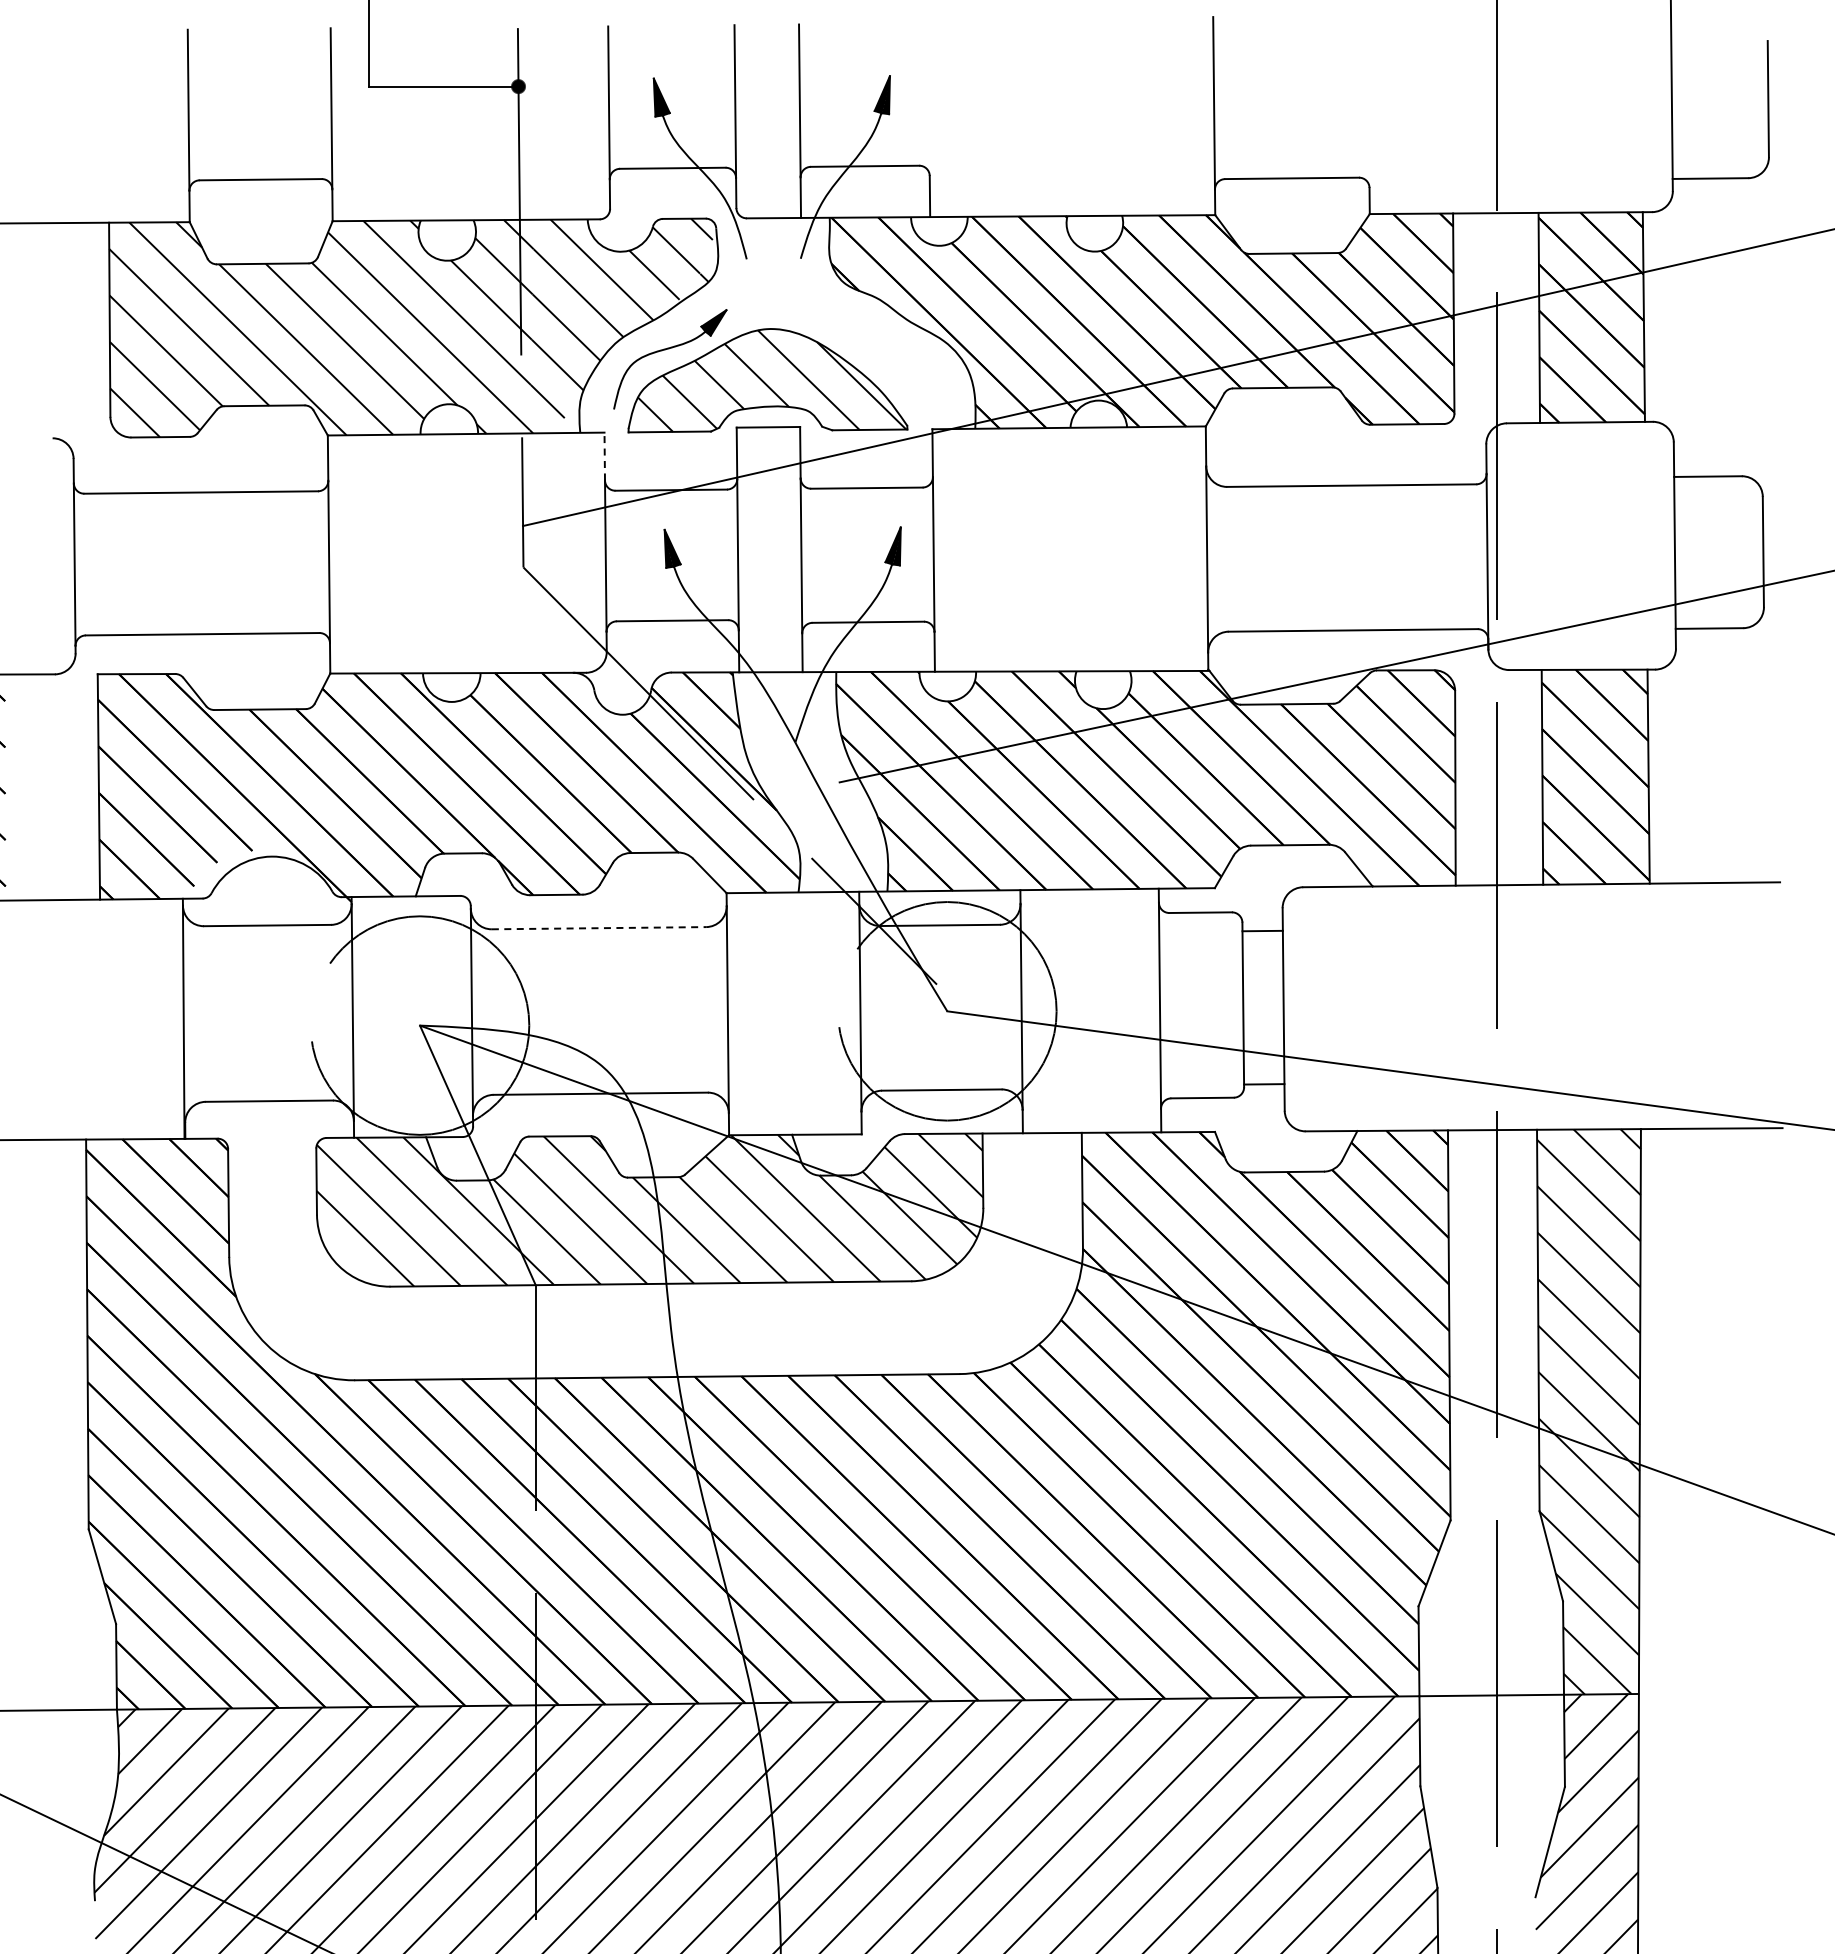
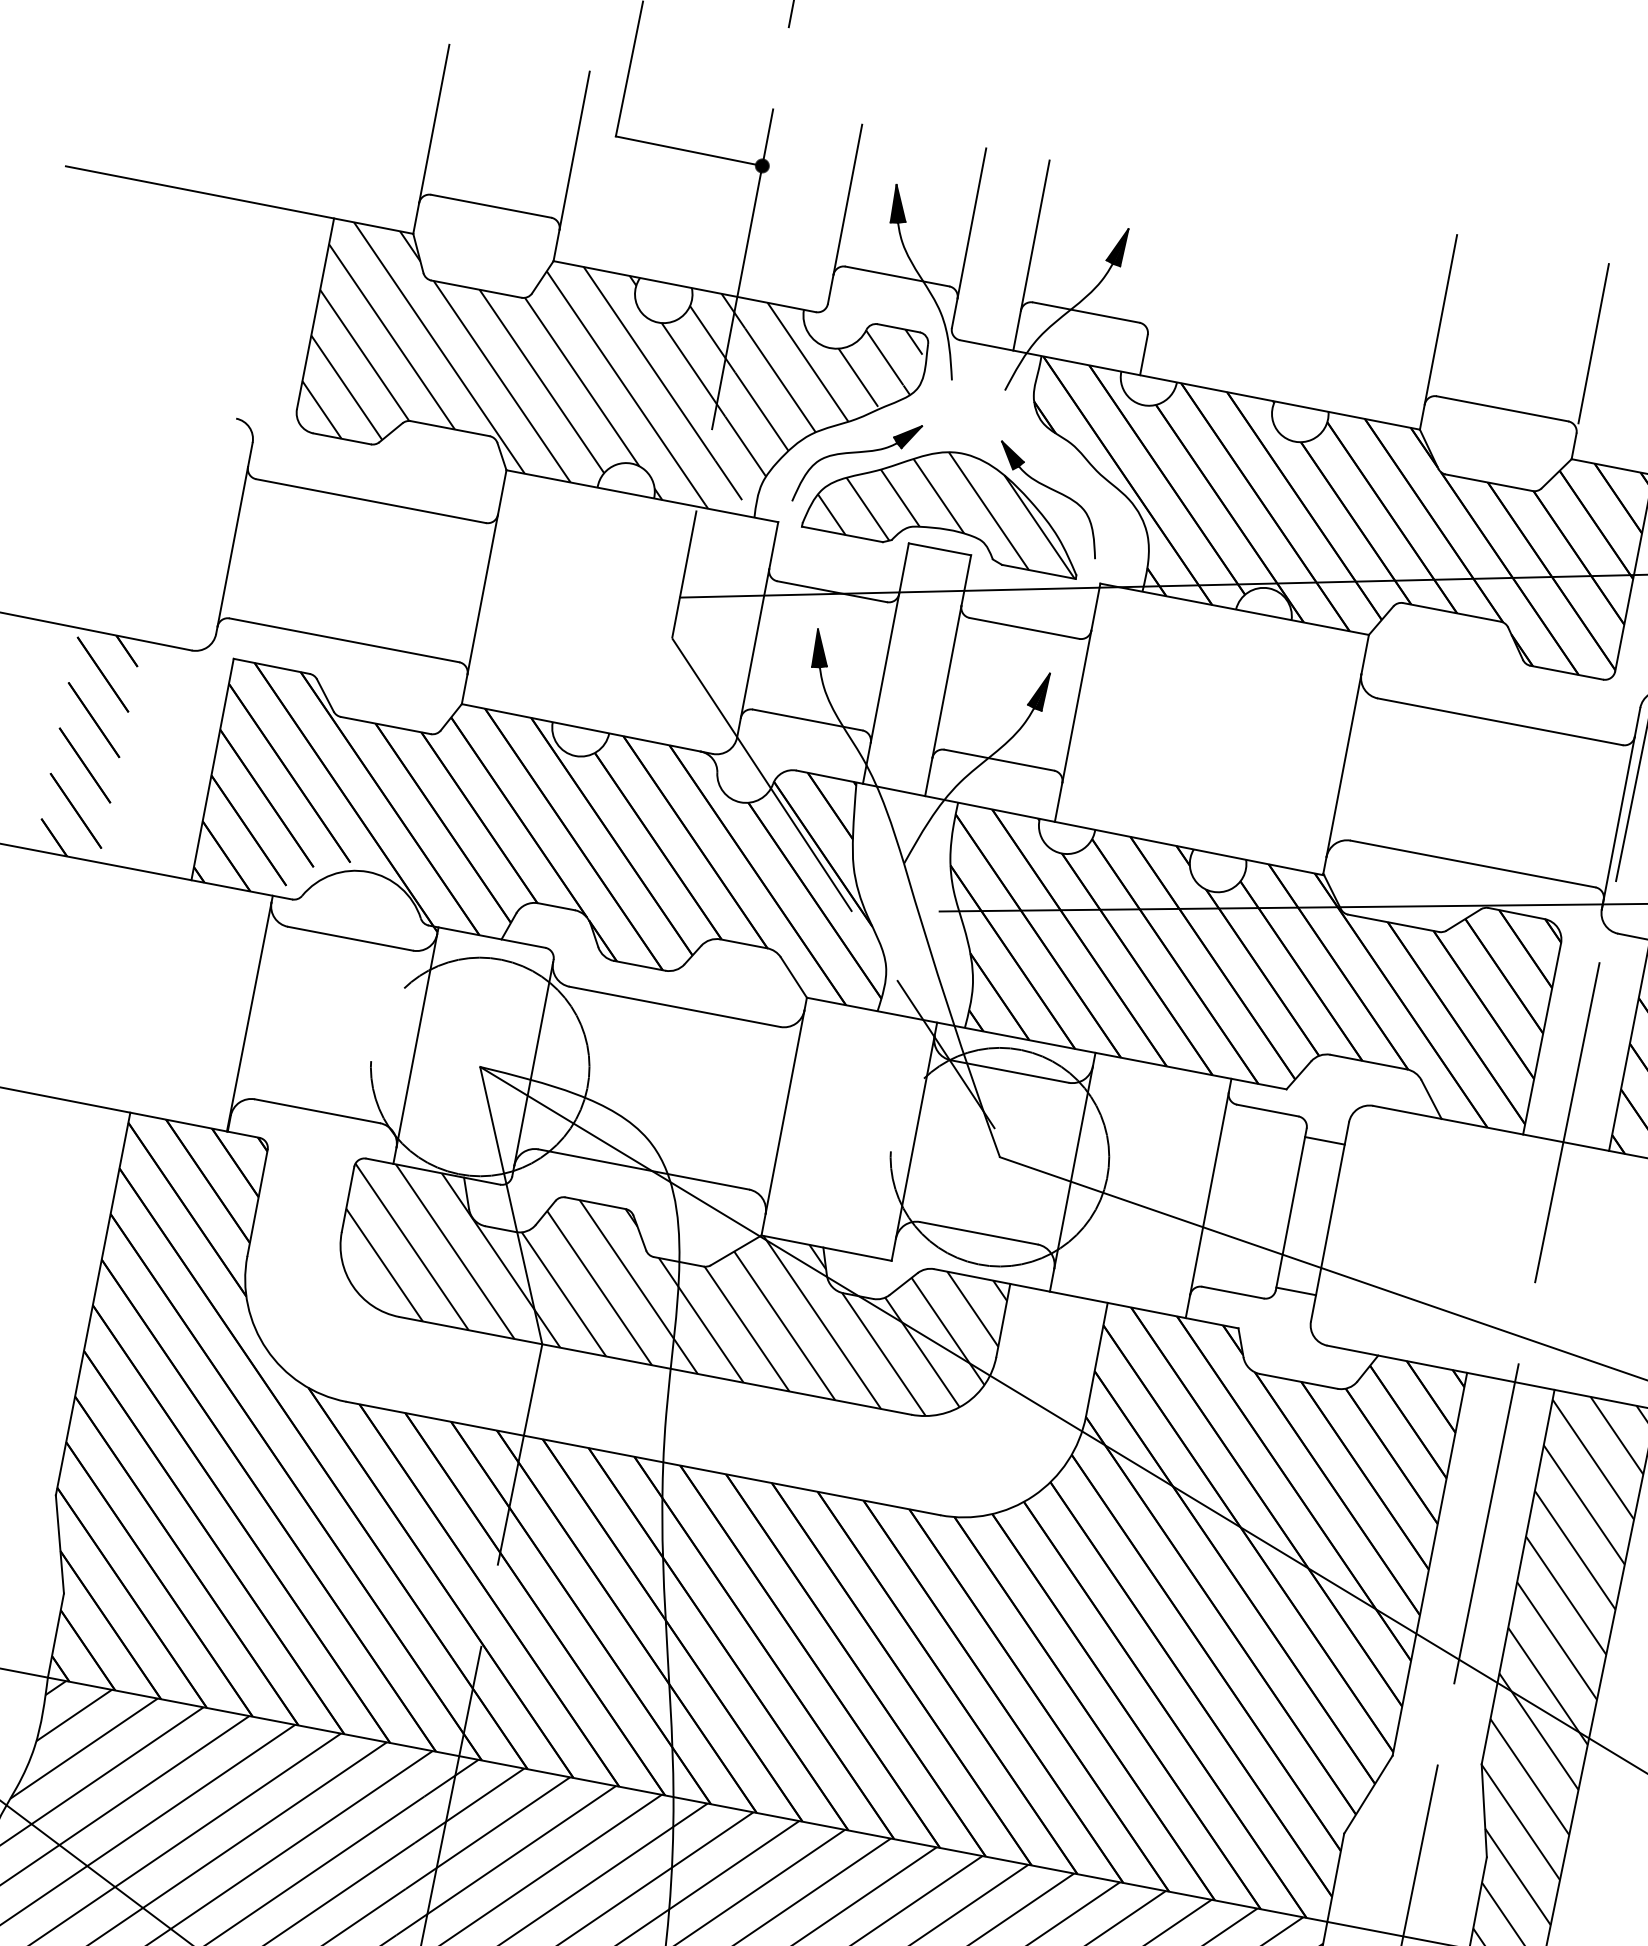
line: (1368, 96) -> (1593, 343), added
part: (866, 347) -> (1051, 490), added
line: (604, 456) -> (773, 545), dashed -> solid
line: (599, 928) -> (675, 1007), dashed -> solid

